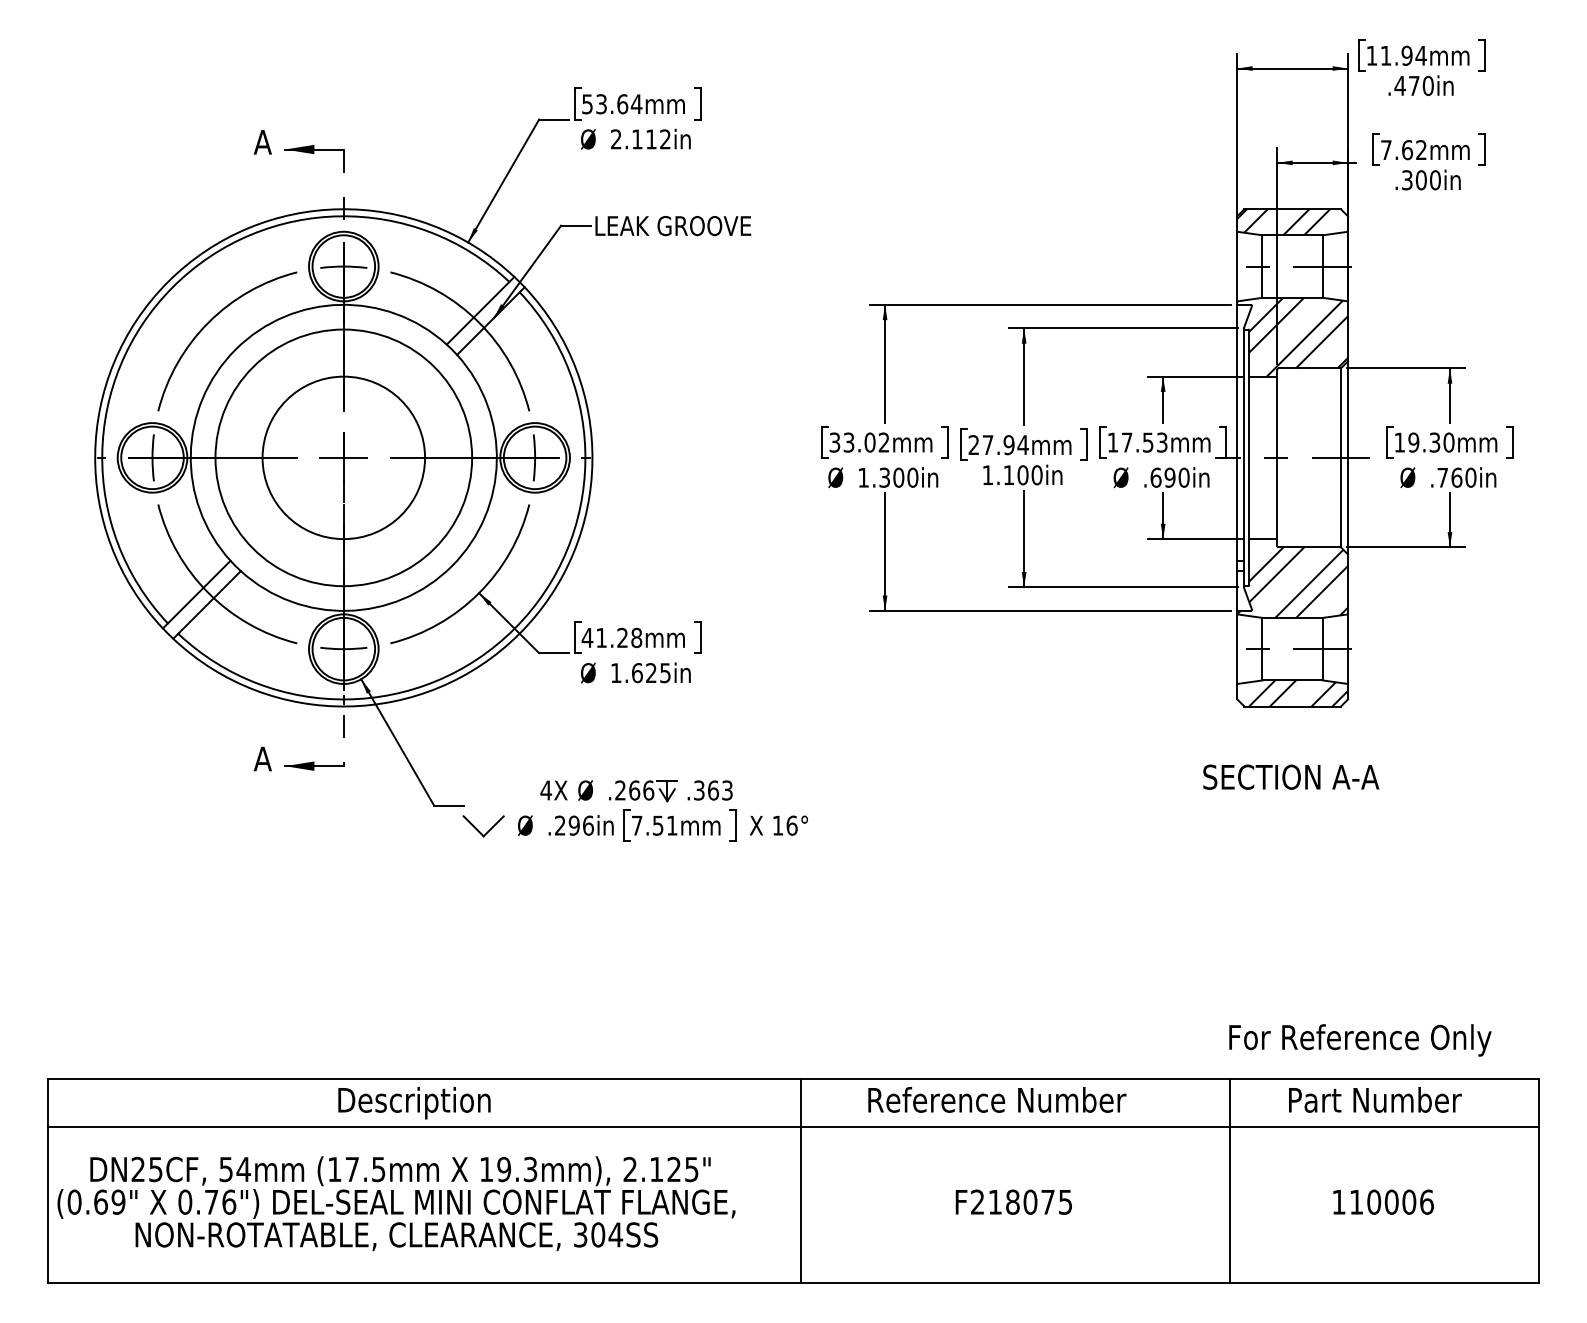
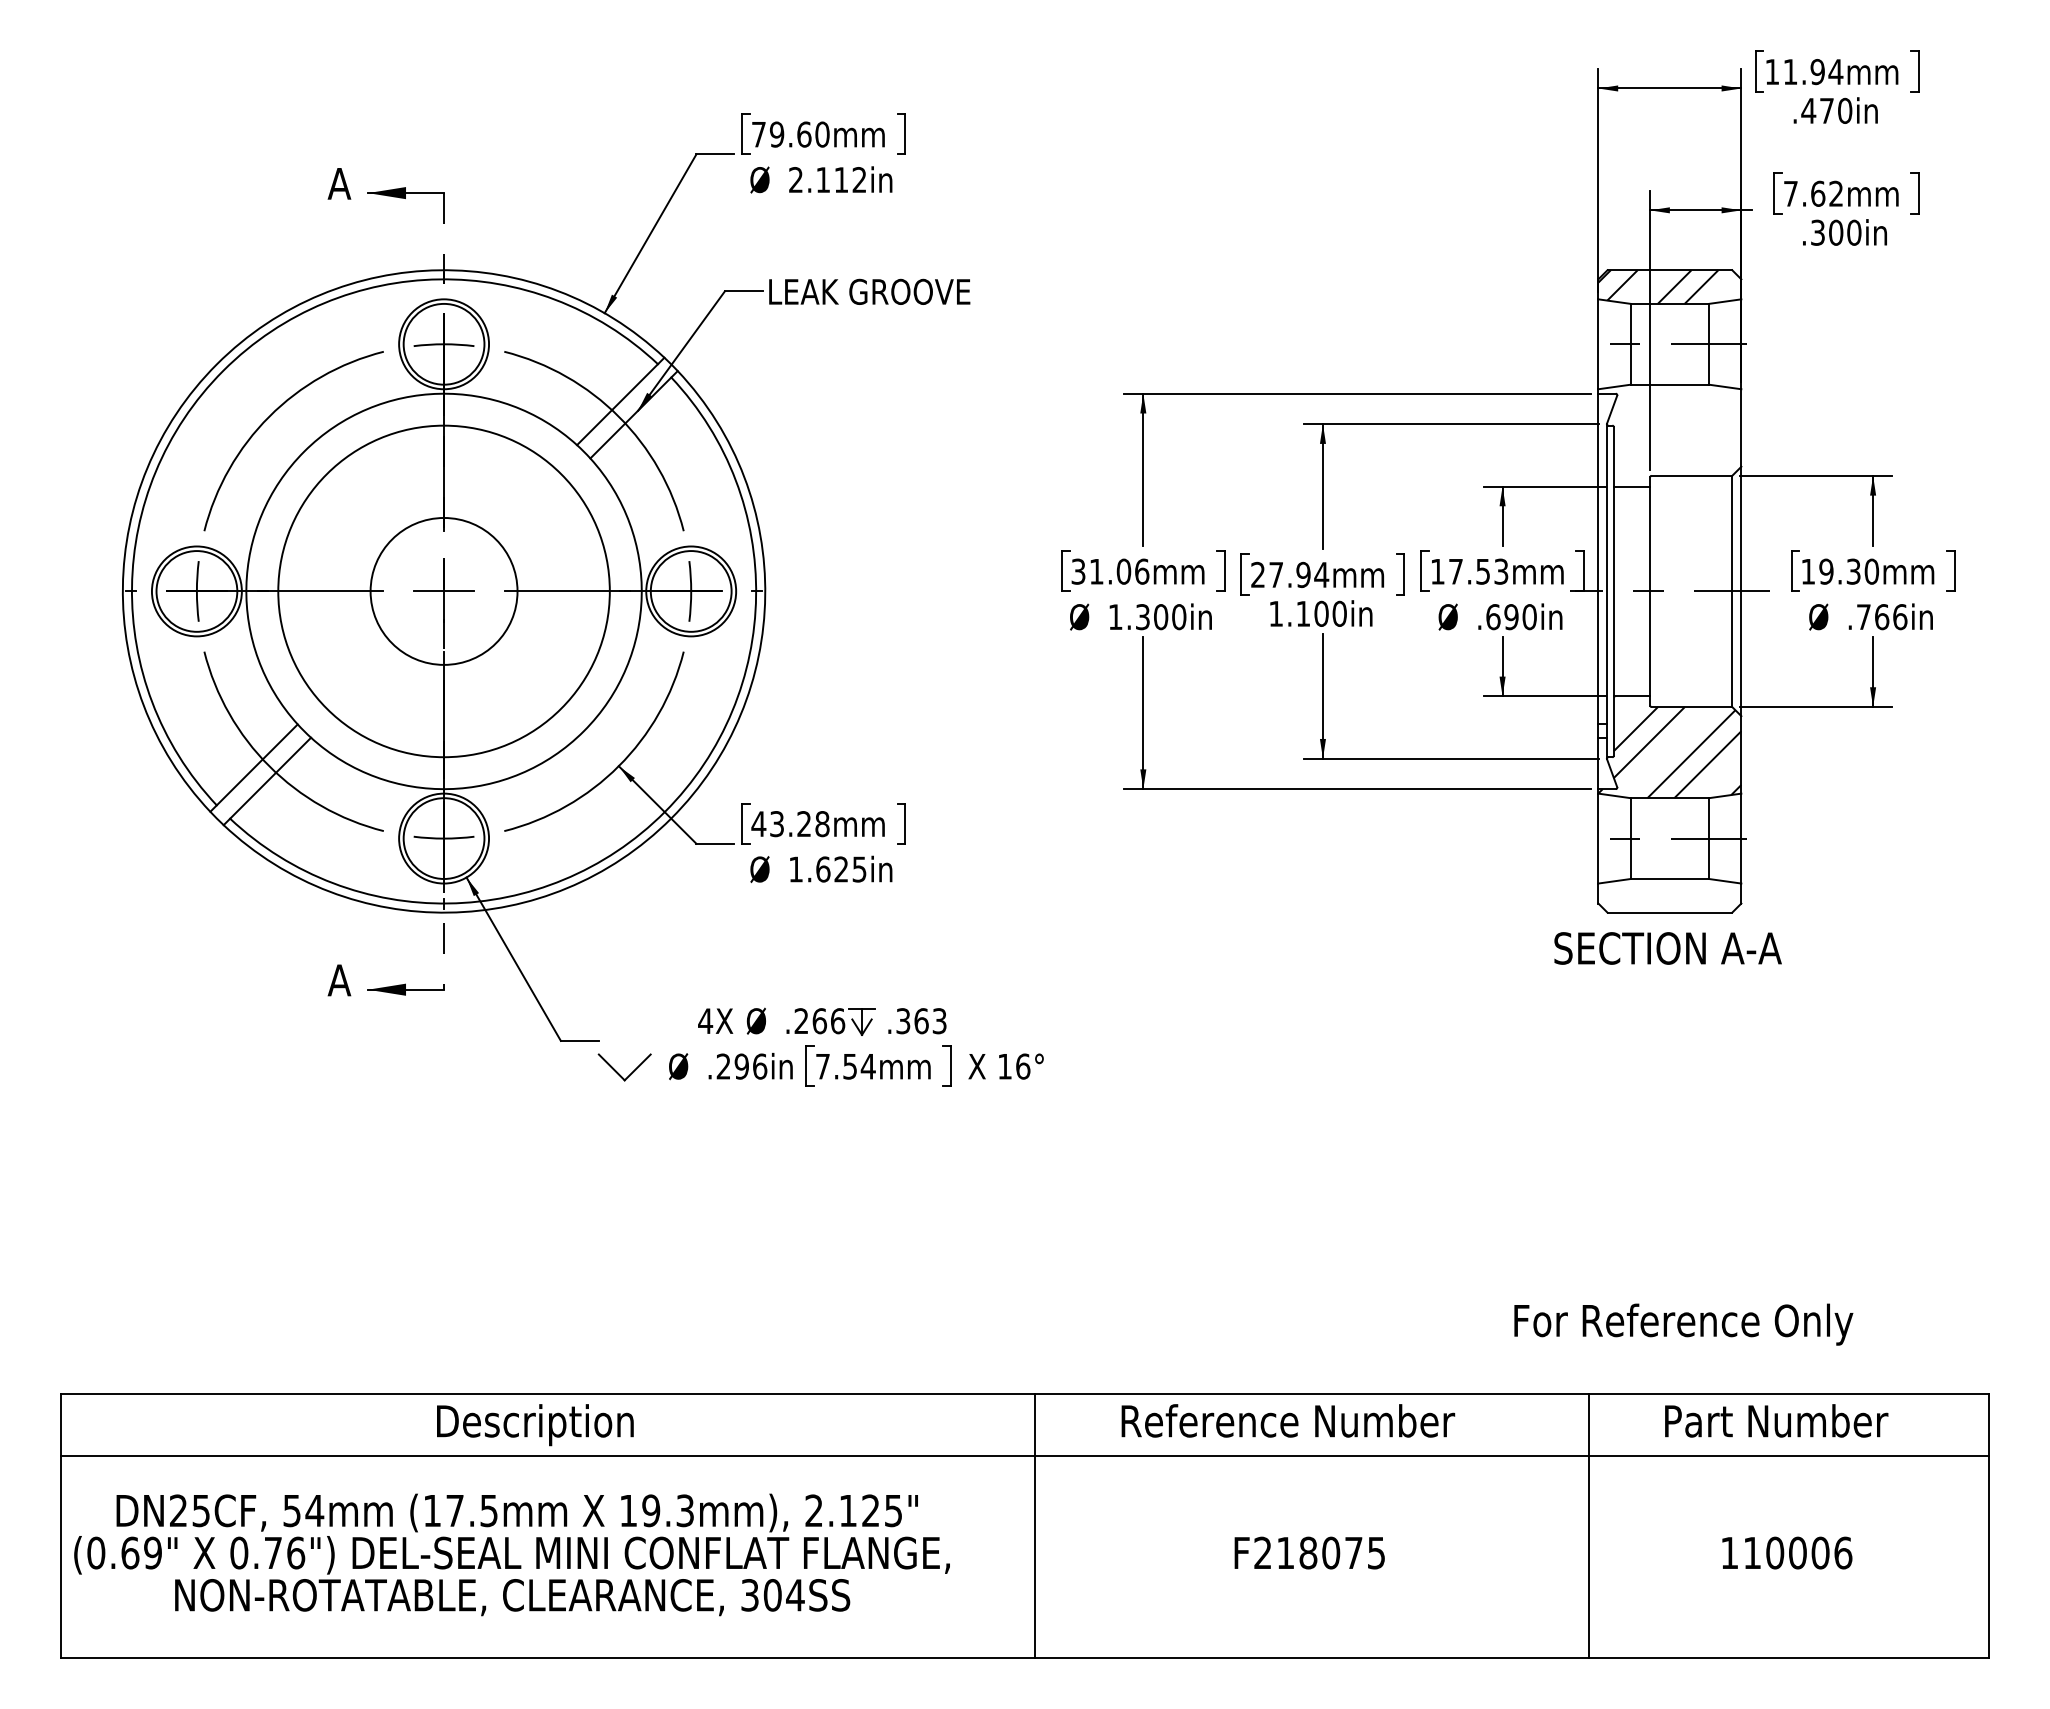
text: (612, 104) -> (791, 134), 53.64mm -> 79.60mm
hatch: (1292, 336) -> (1669, 434), removed
text: (866, 442) -> (1119, 571), 33.02mm -> 31.06mm
circle: (343, 457) -> (443, 590), size x0.7
text: (1470, 477) -> (1899, 616), .760in -> .766in
text: (601, 637) -> (776, 823), 41.28mm -> 43.28mm
hatch: (1298, 693) -> (1677, 895), removed
text: (1291, 776) -> (1668, 947), moved
text: (672, 825) -> (868, 1066), 7.51mm -> 7.54mm
text: (1360, 1040) -> (1683, 1324), moved

